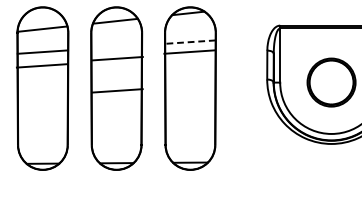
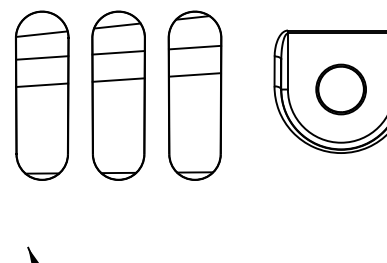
line: (189, 42) -> (194, 47), dashed -> solid
line: (189, 51) -> (195, 74), moved
line: (117, 58) -> (118, 52), moved
line: (42, 65) -> (42, 84), moved
line: (117, 90) -> (118, 79), moved

